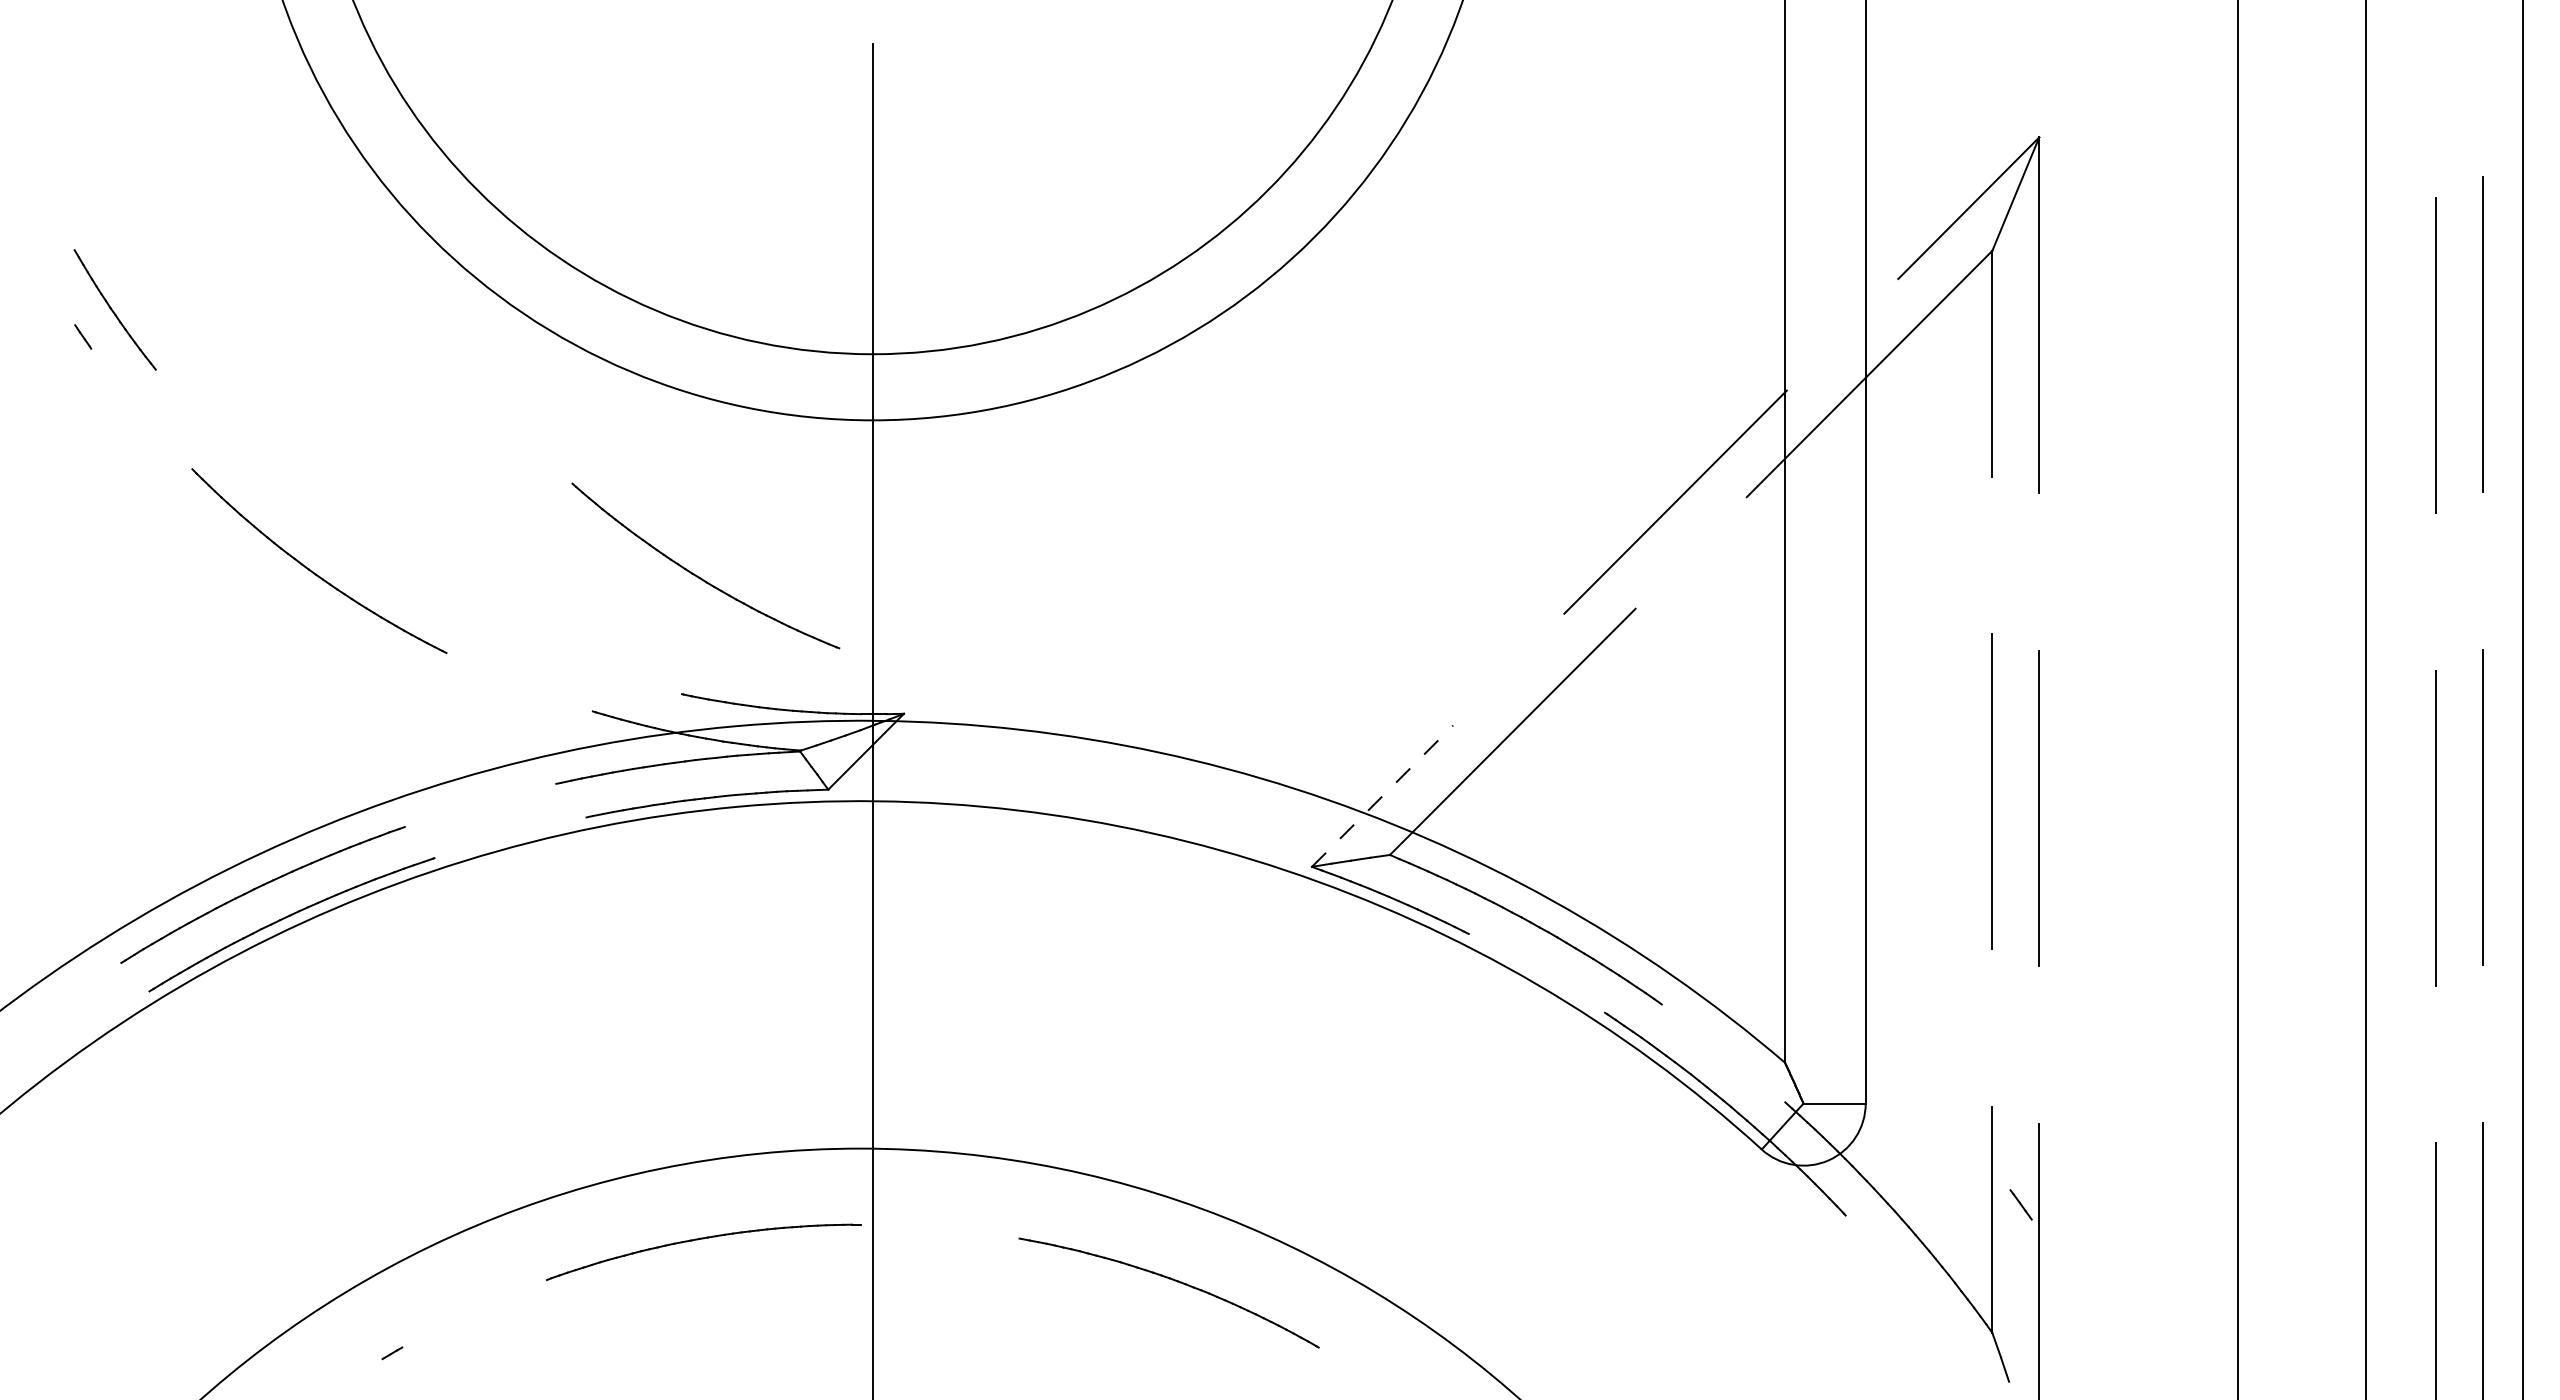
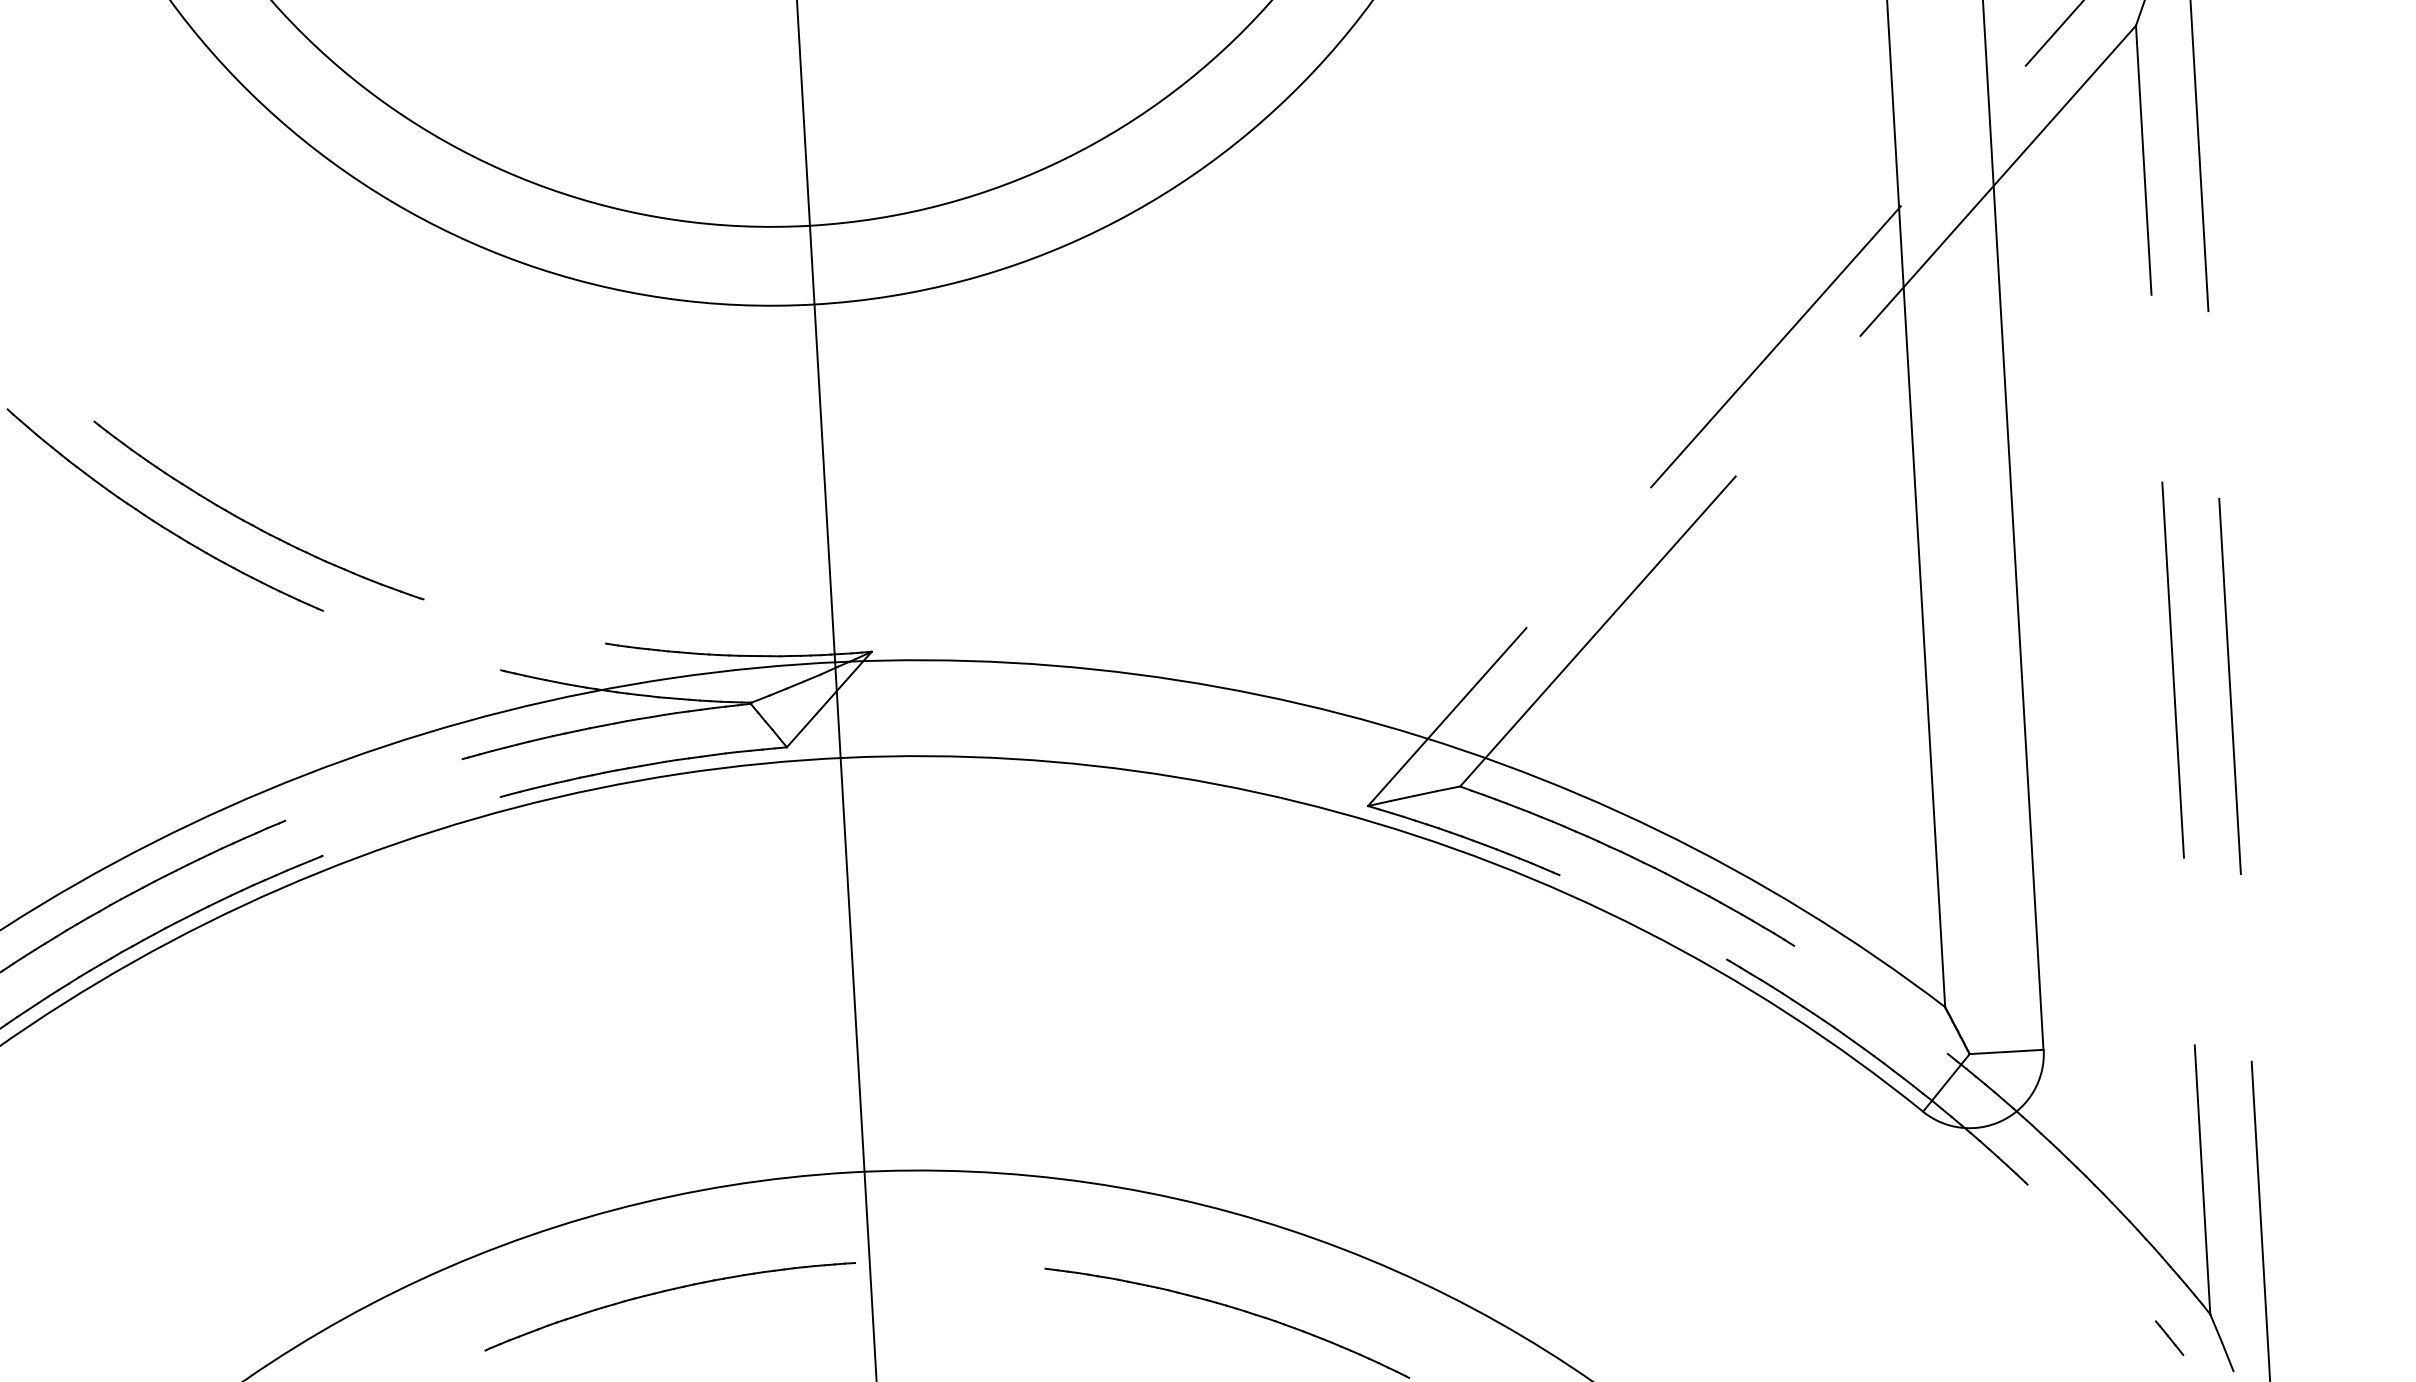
part: (699, 576) -> (252, 523), moved
line: (1382, 796) -> (1447, 717), dashed -> solid
line: (2020, 1204) -> (2168, 1337), moved

